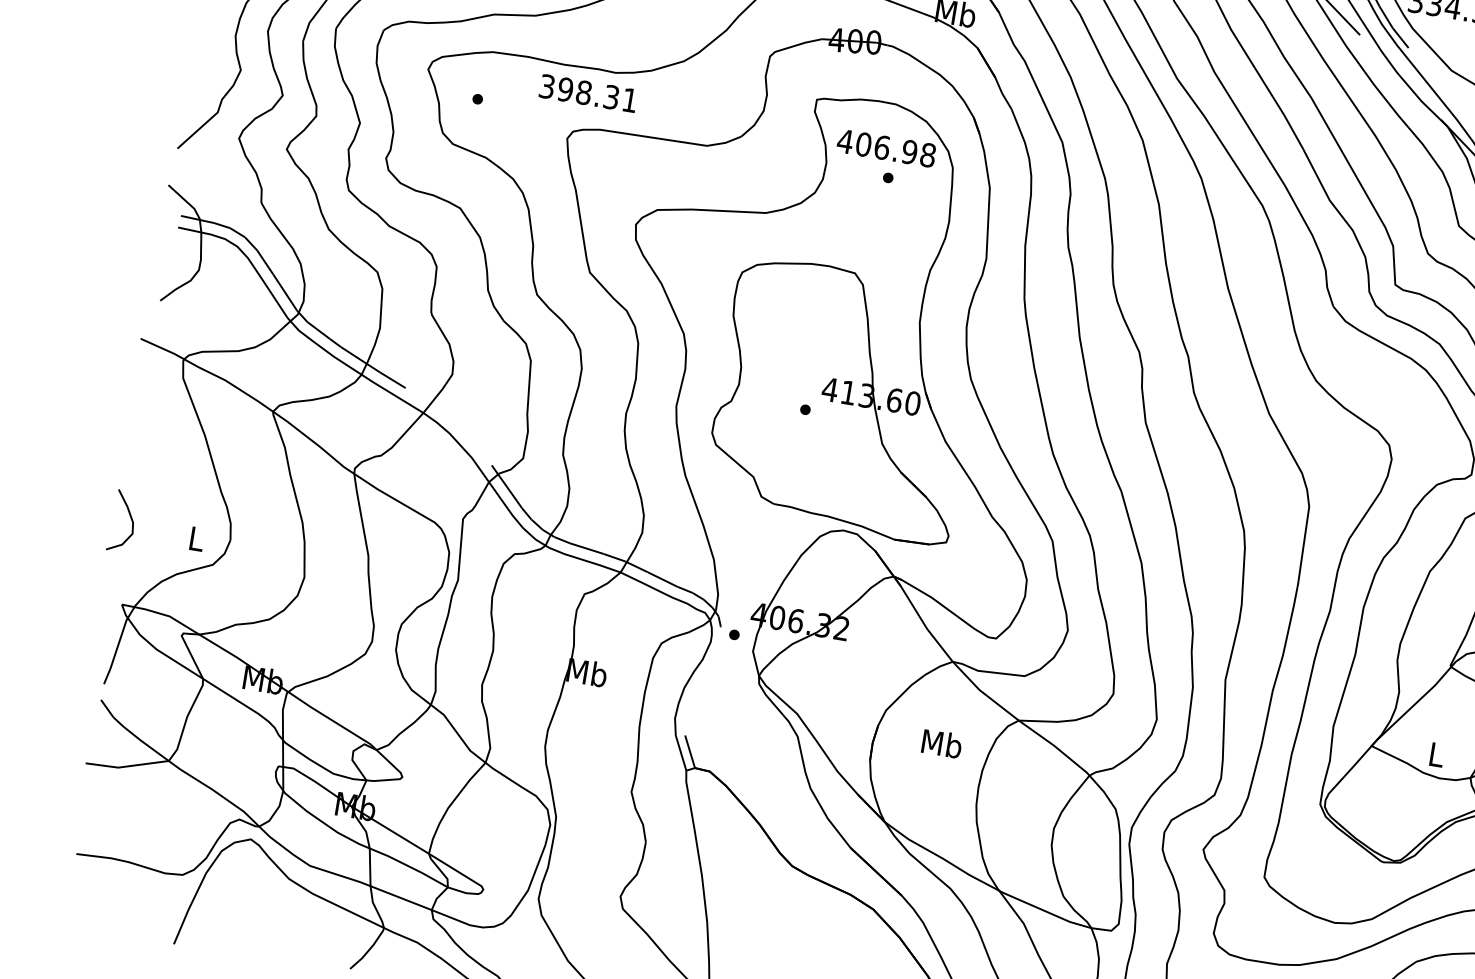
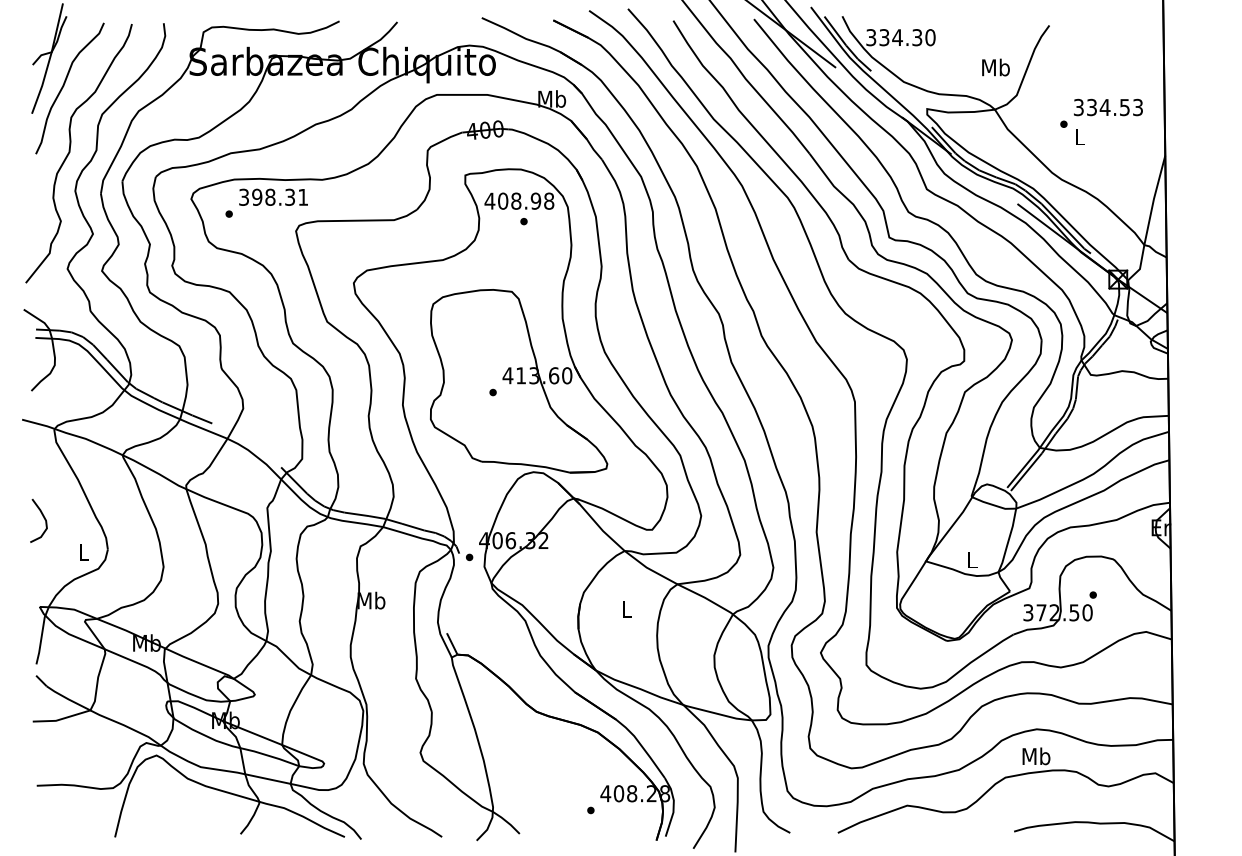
text: (588, 92) -> (273, 196), moved
text: (882, 146) -> (516, 200), 406.98 -> 408.98
curve: (130, 519) -> (43, 518), moved
text: (941, 744) -> (626, 609), Mb -> L

